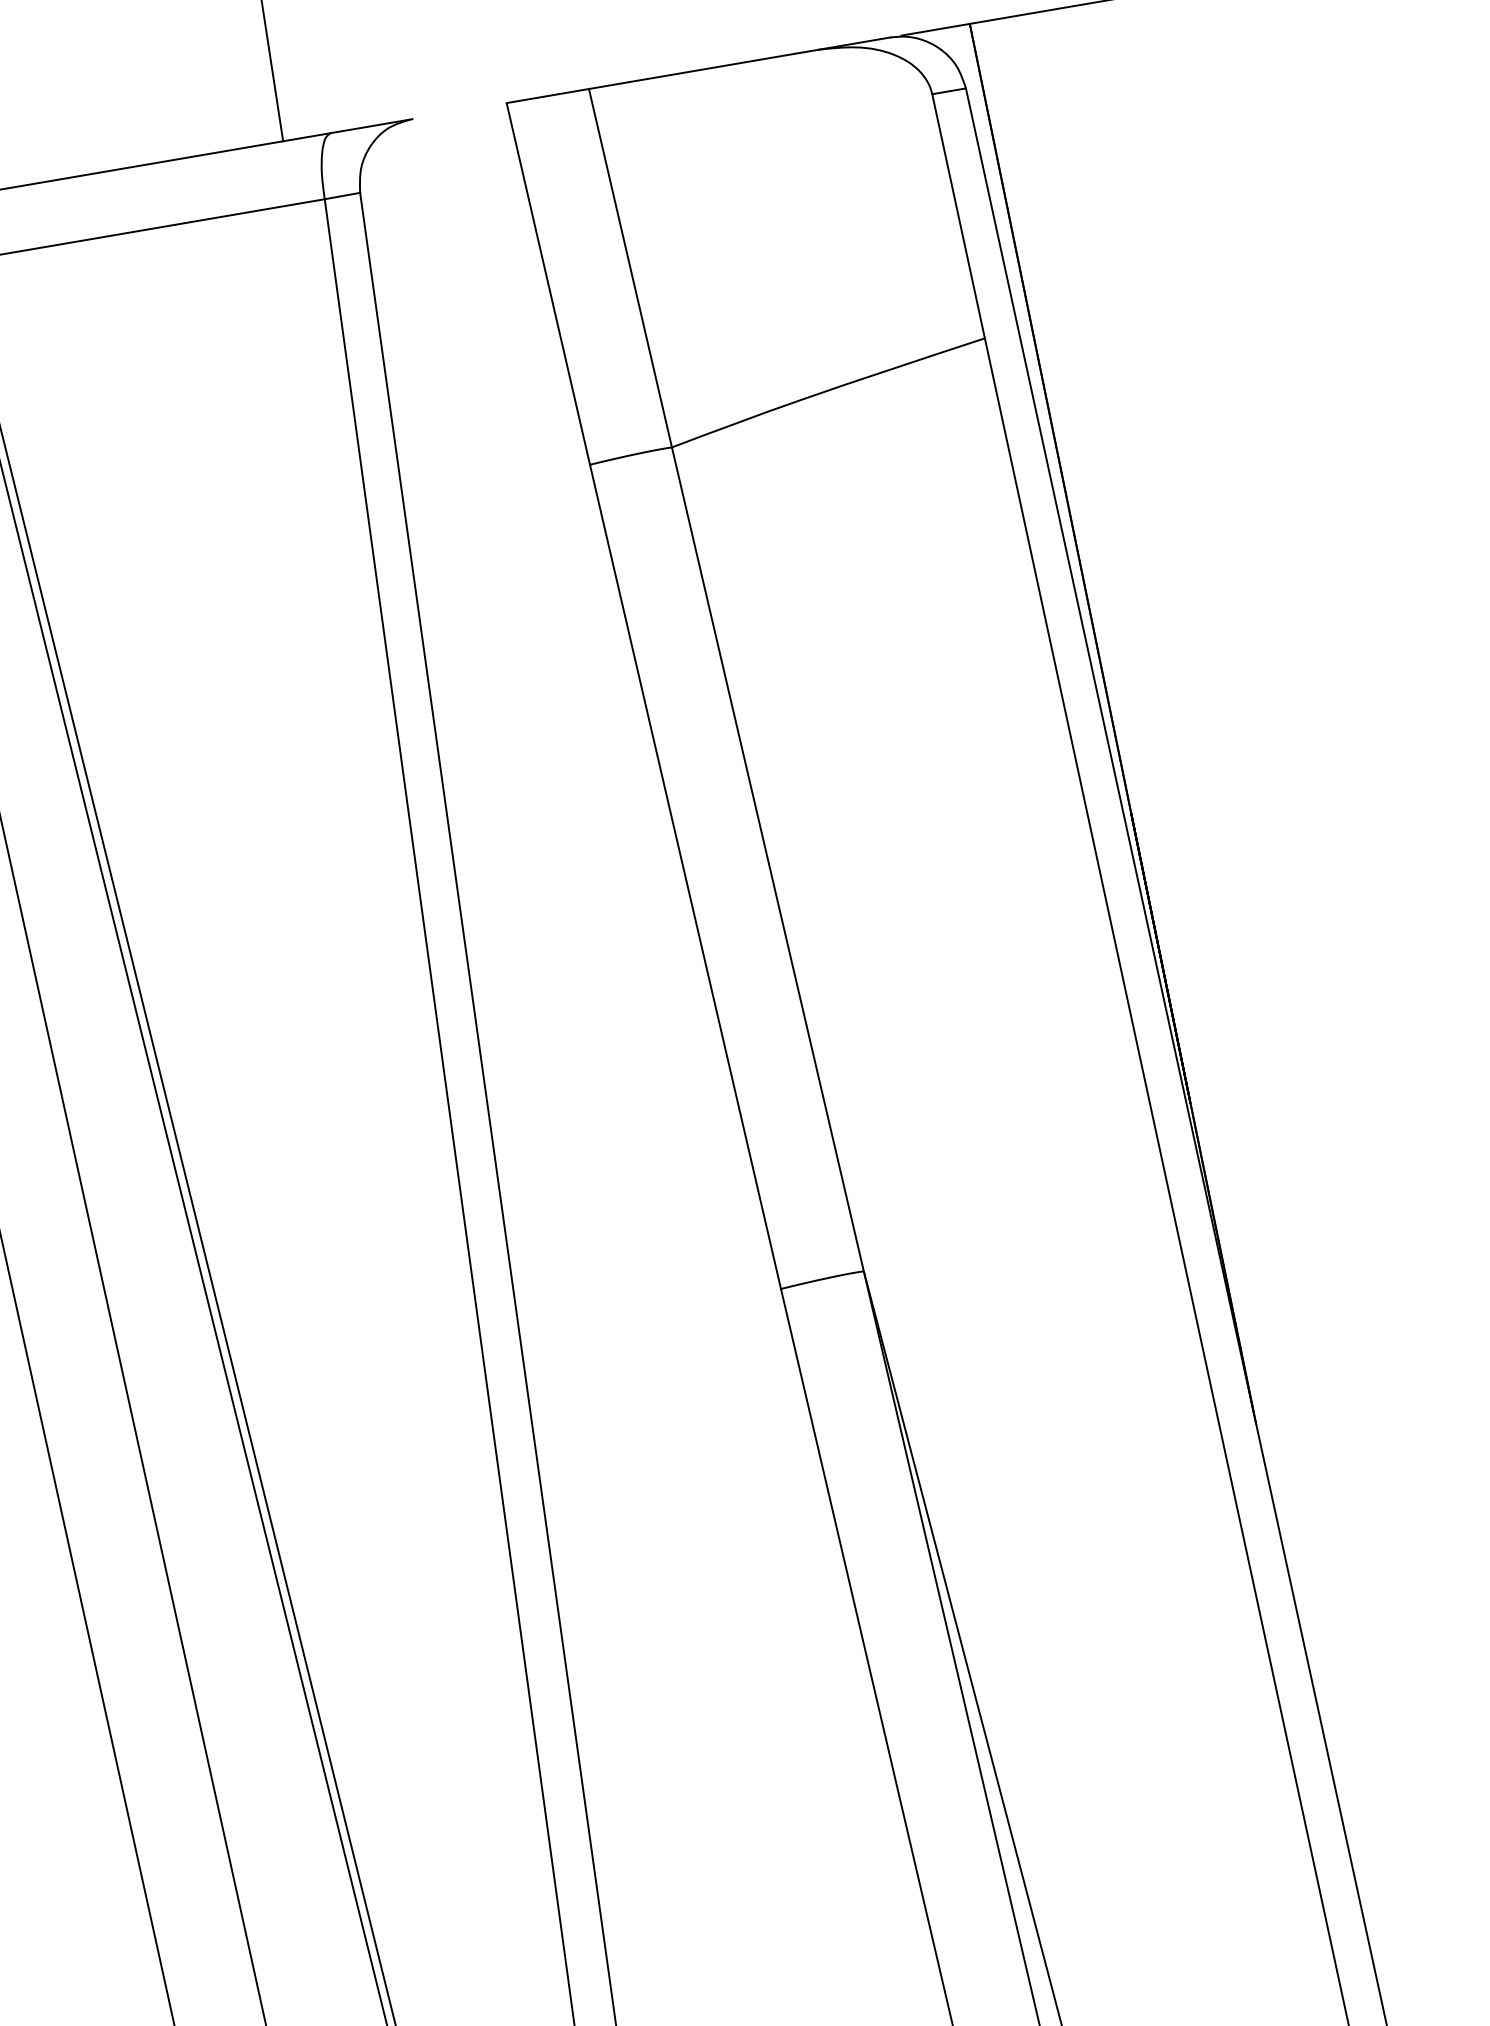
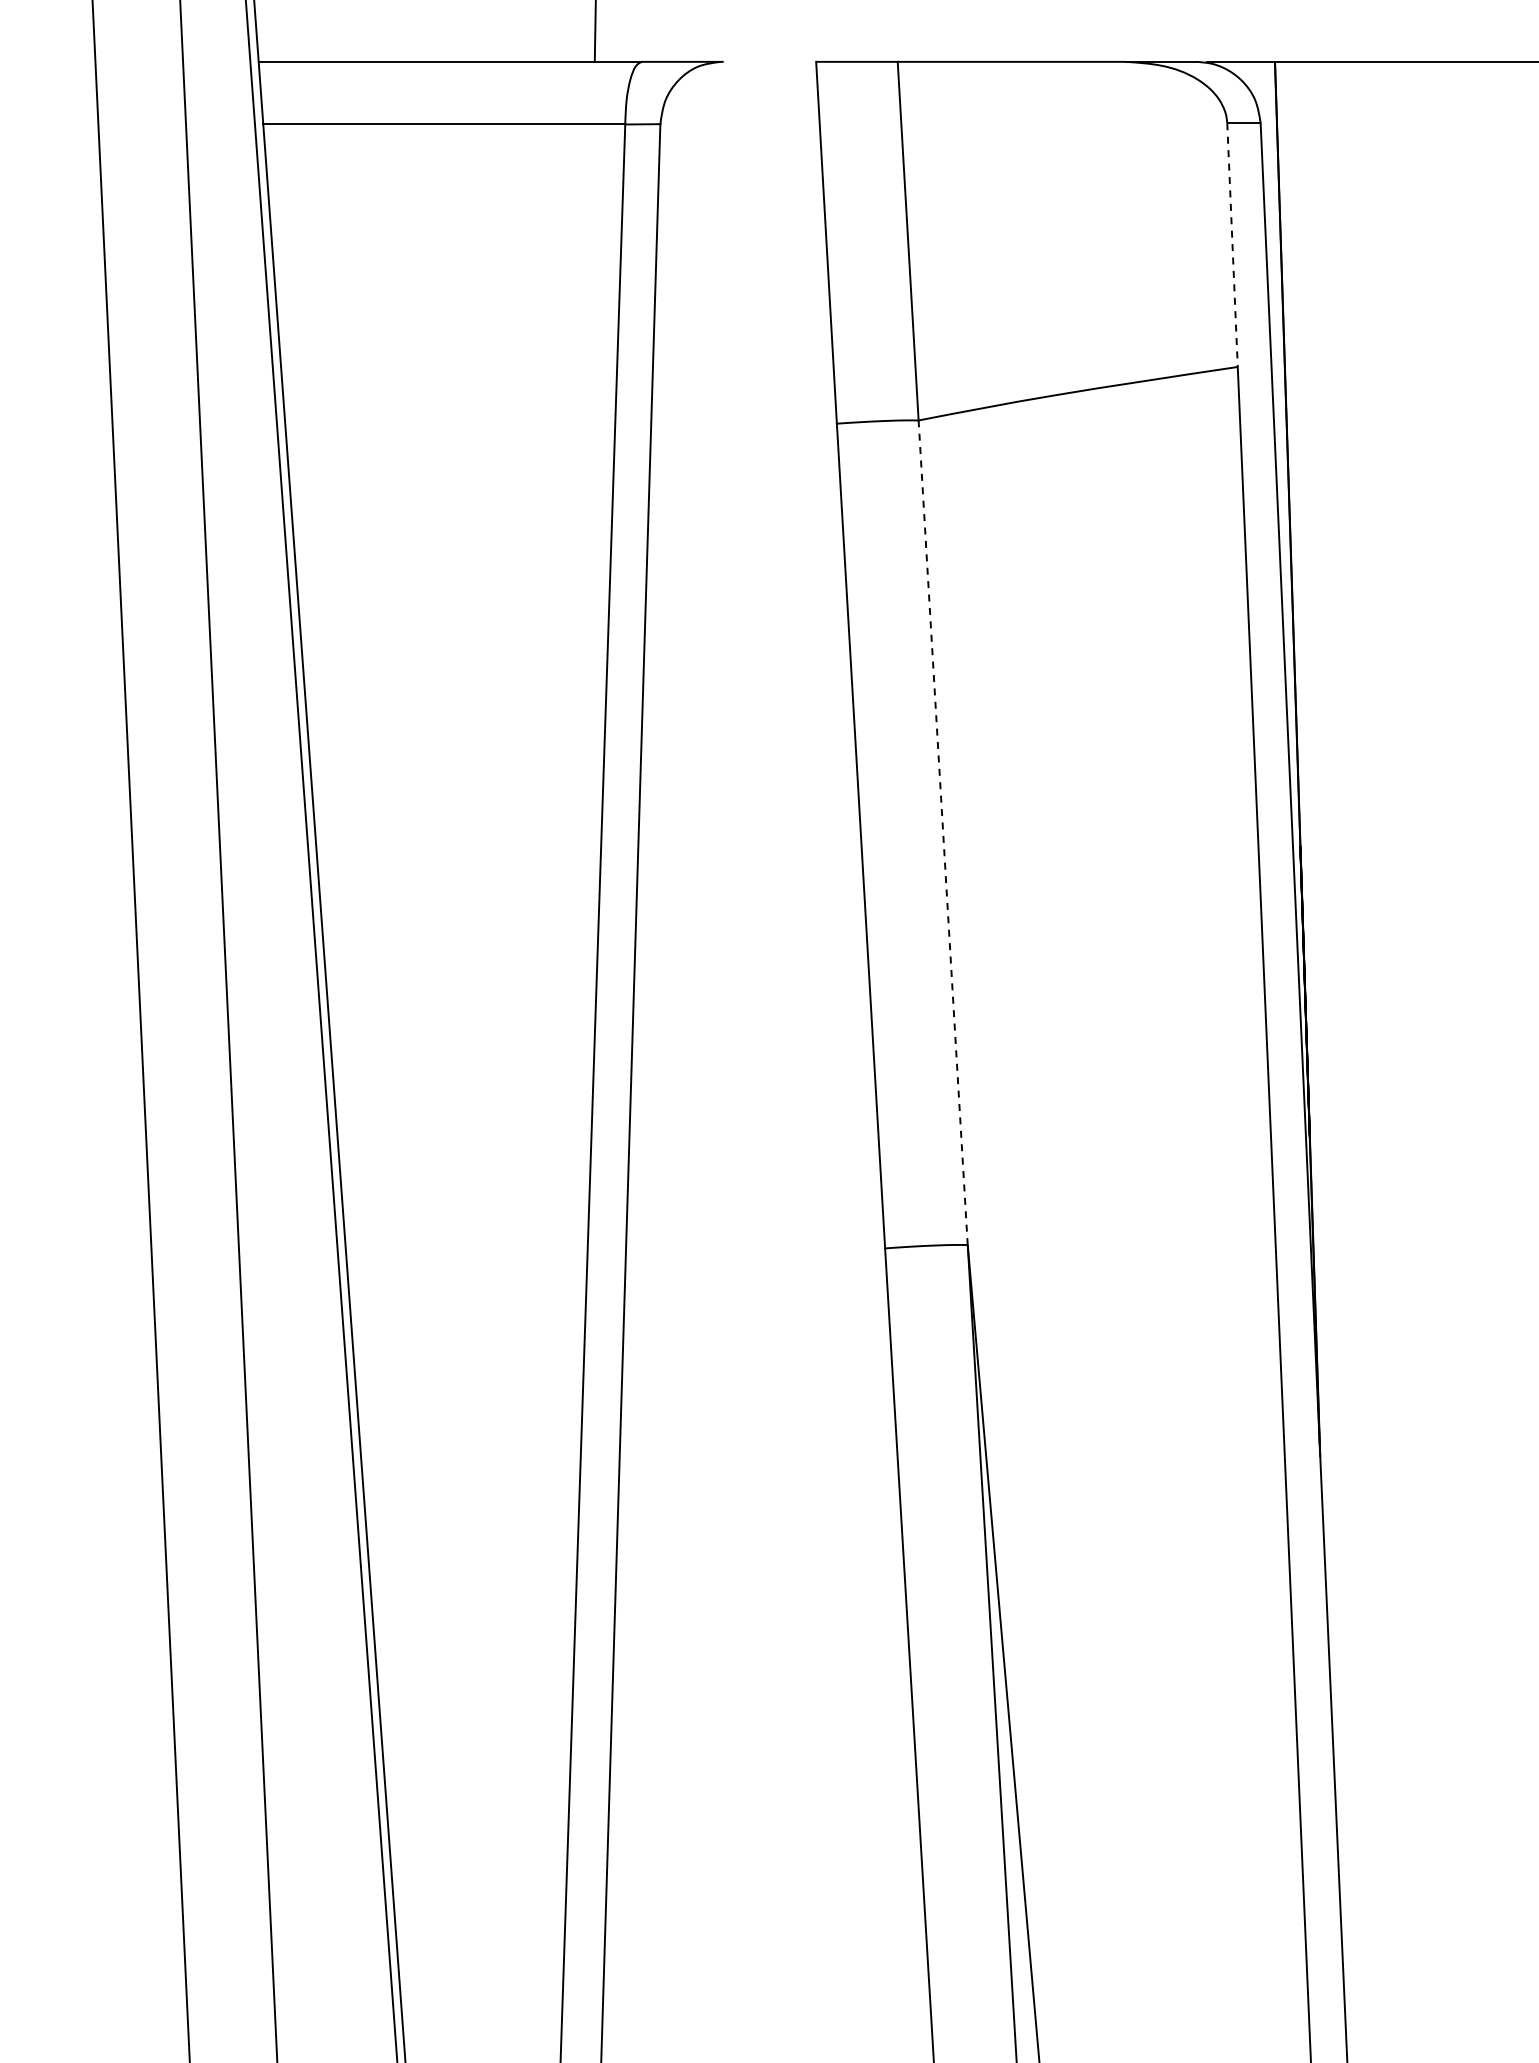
line: (958, 216) -> (1232, 245), solid -> dashed
line: (768, 859) -> (943, 832), solid -> dashed

